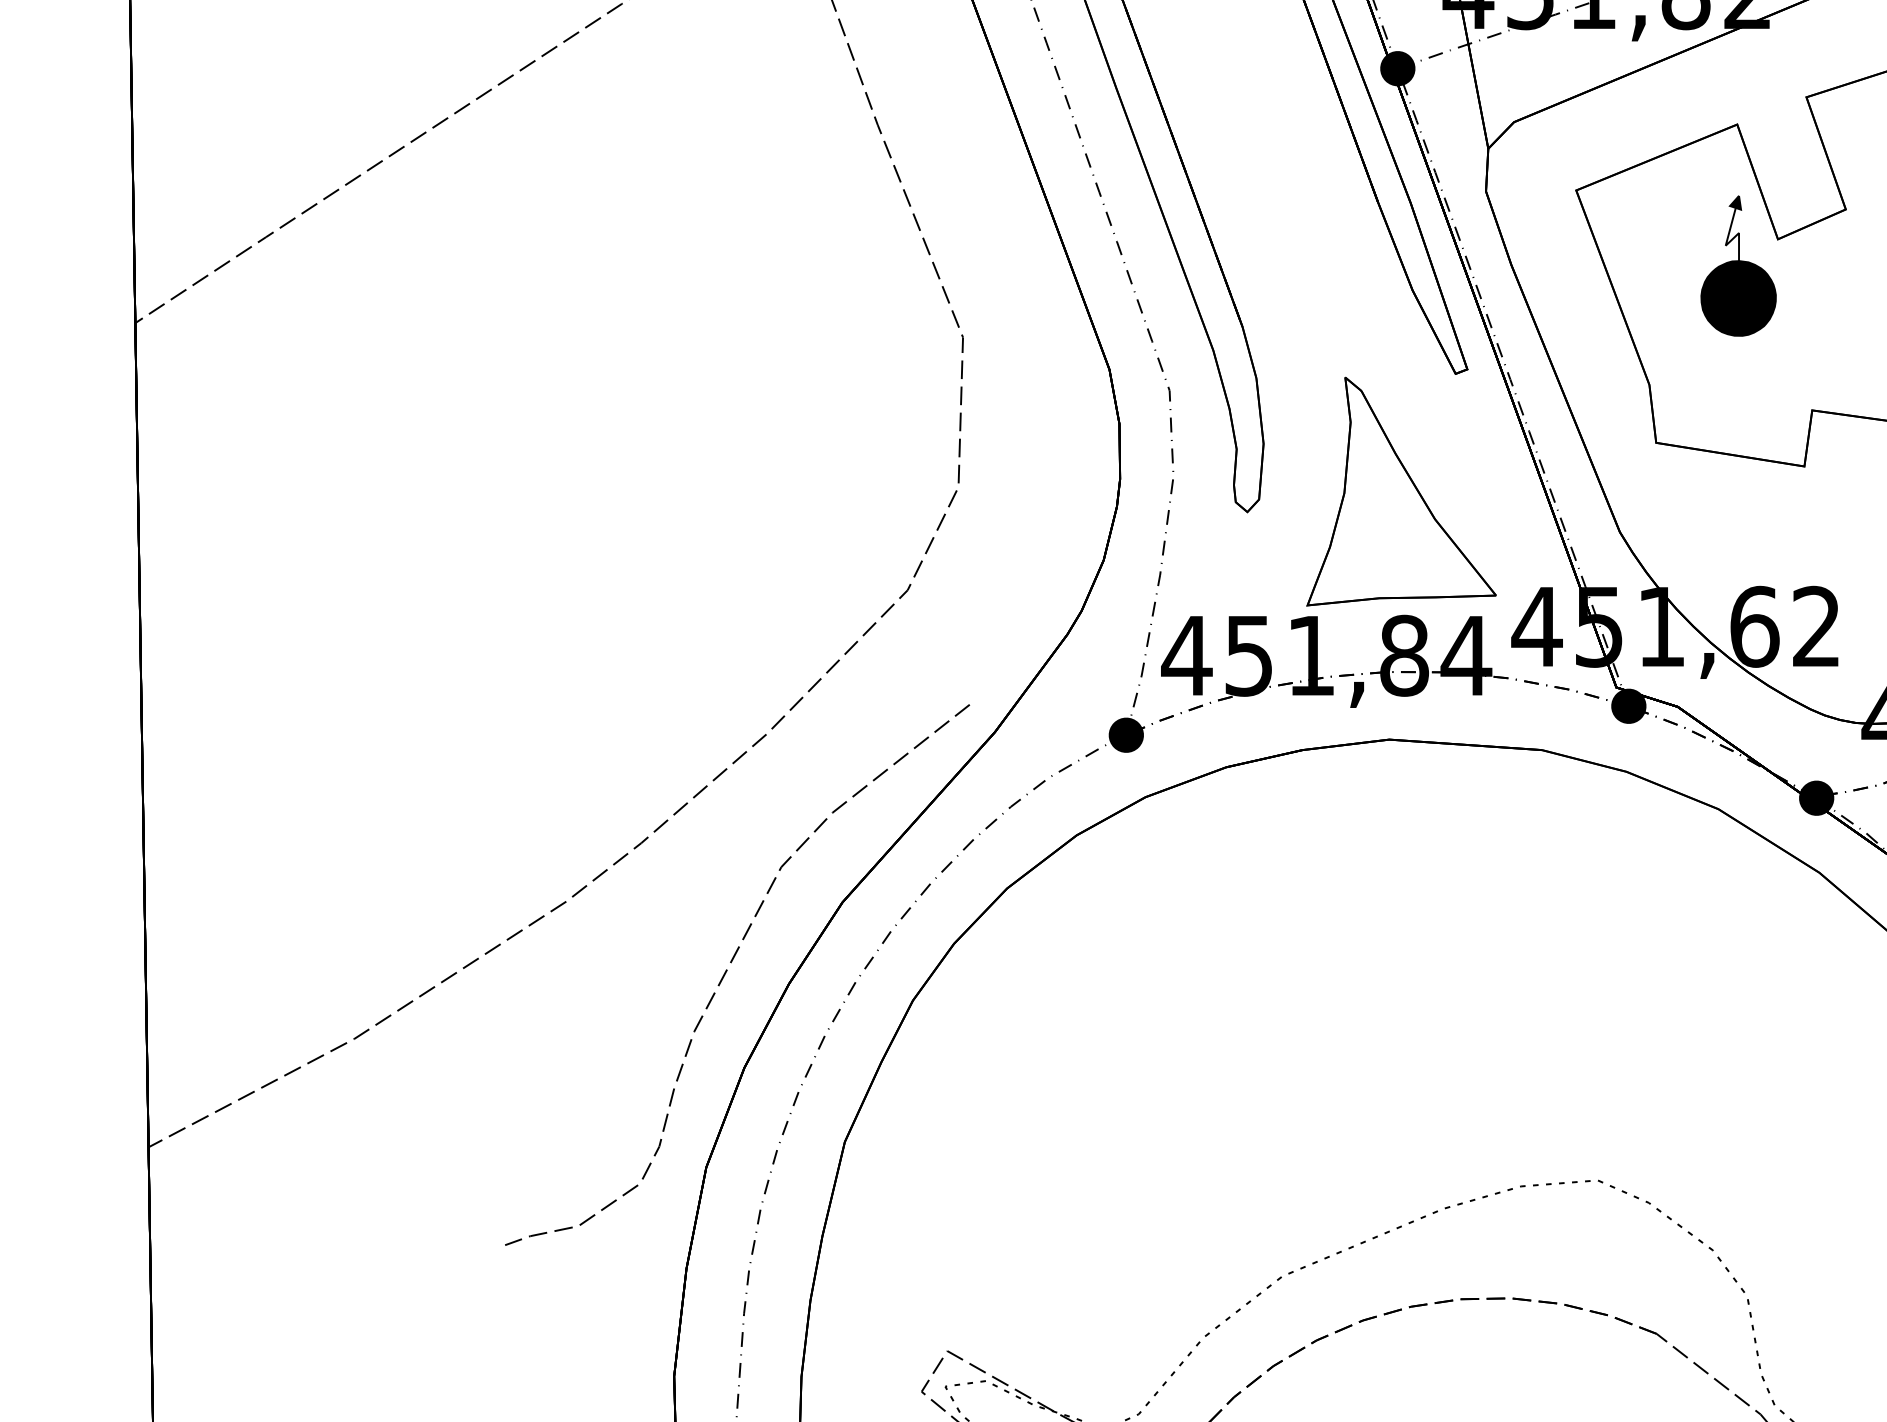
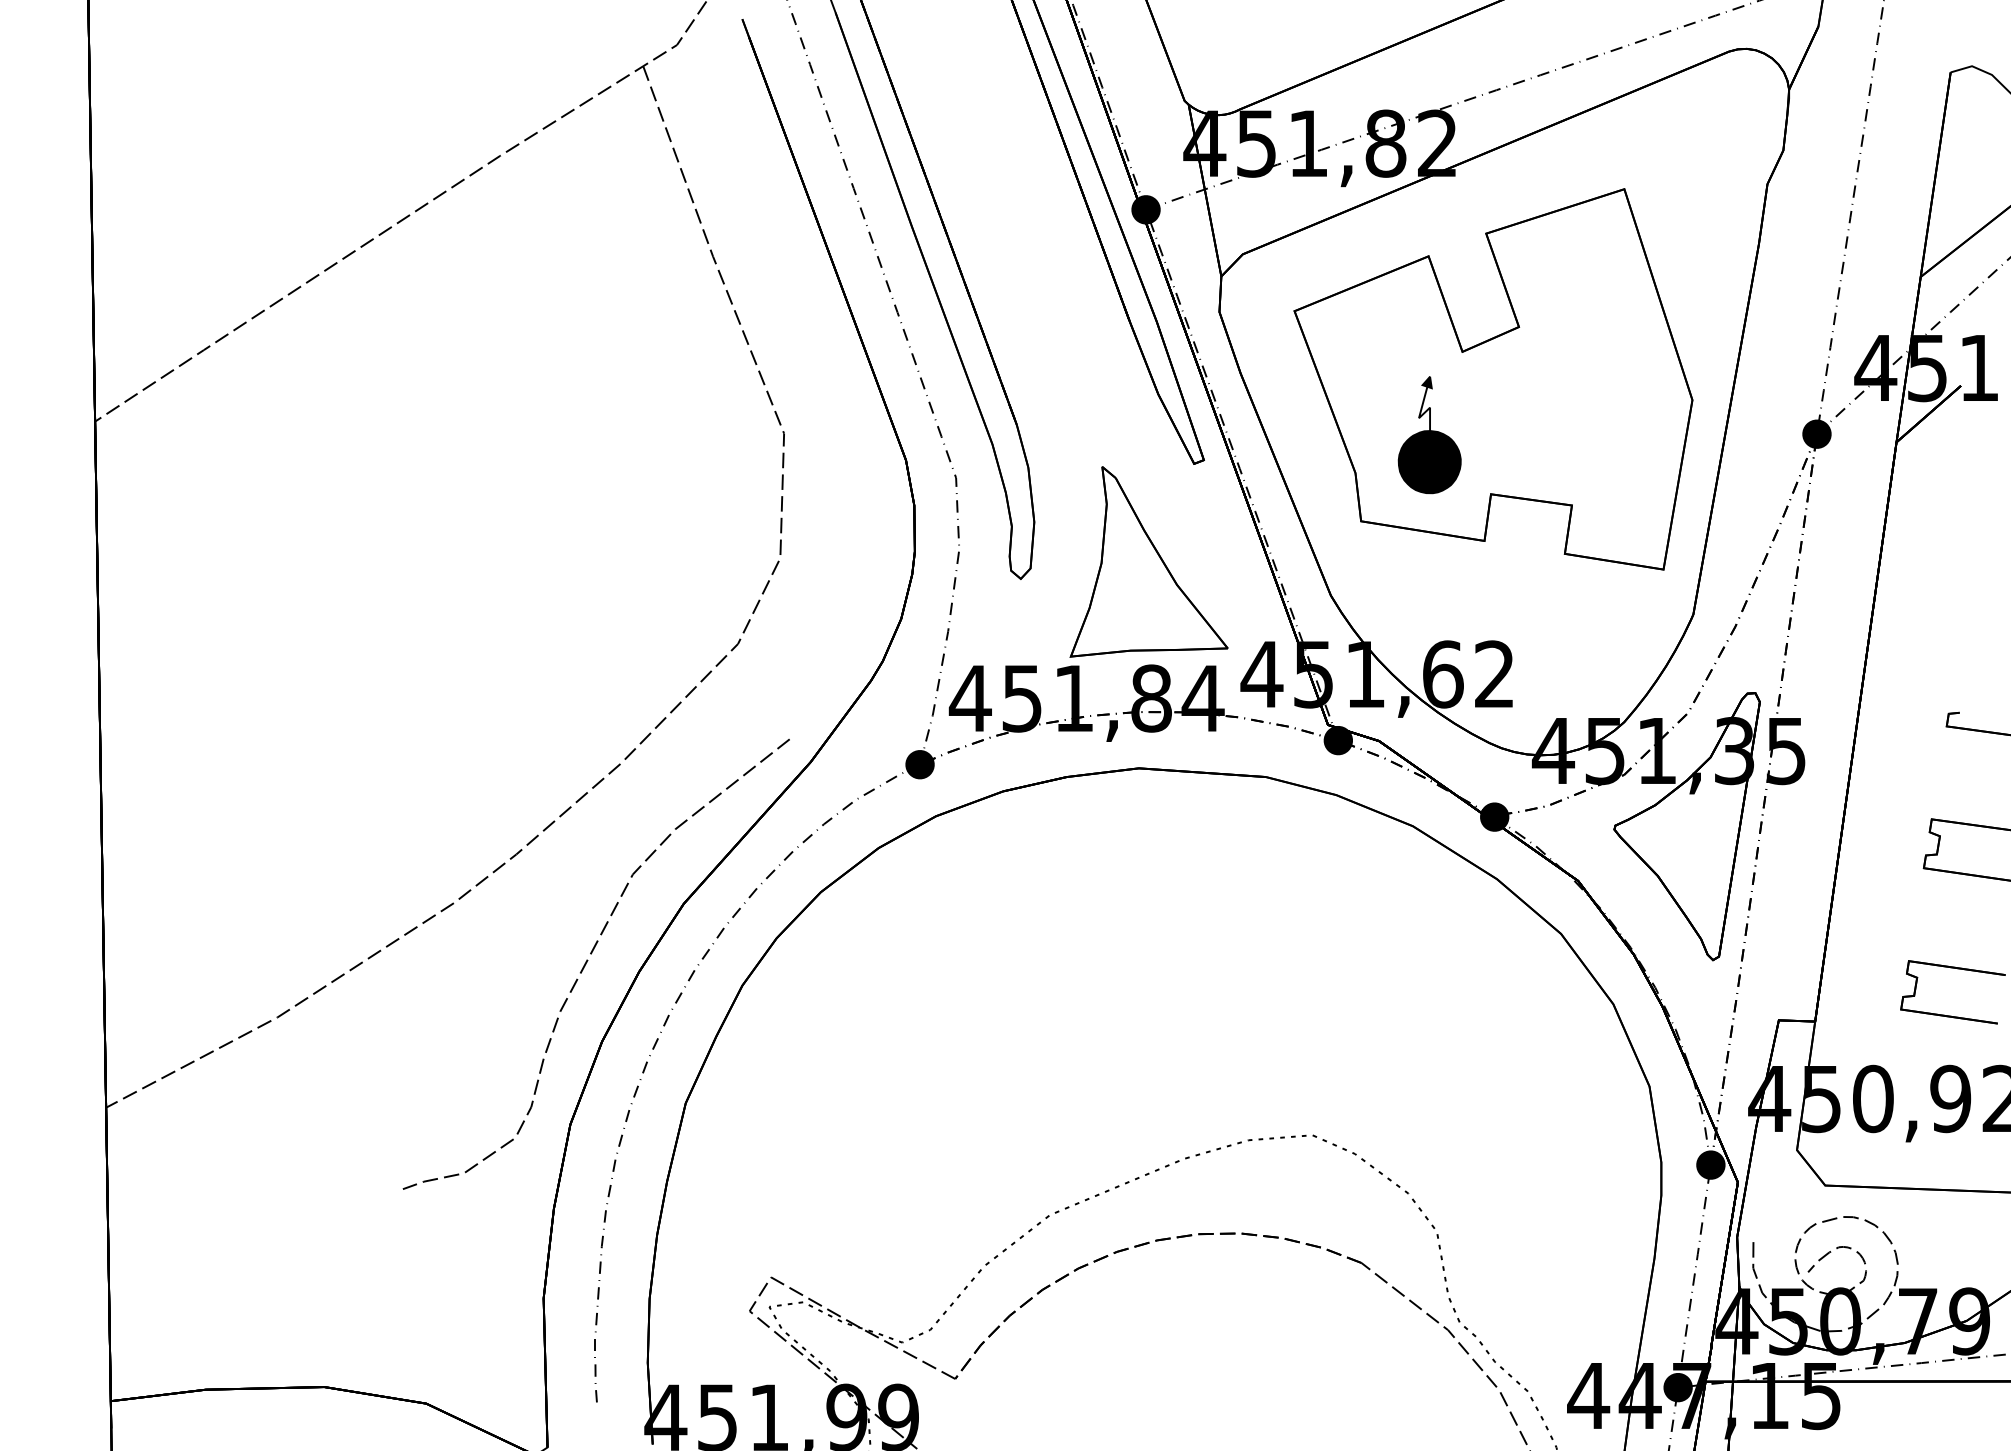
part: (1738, 266) -> (1429, 435), moved

